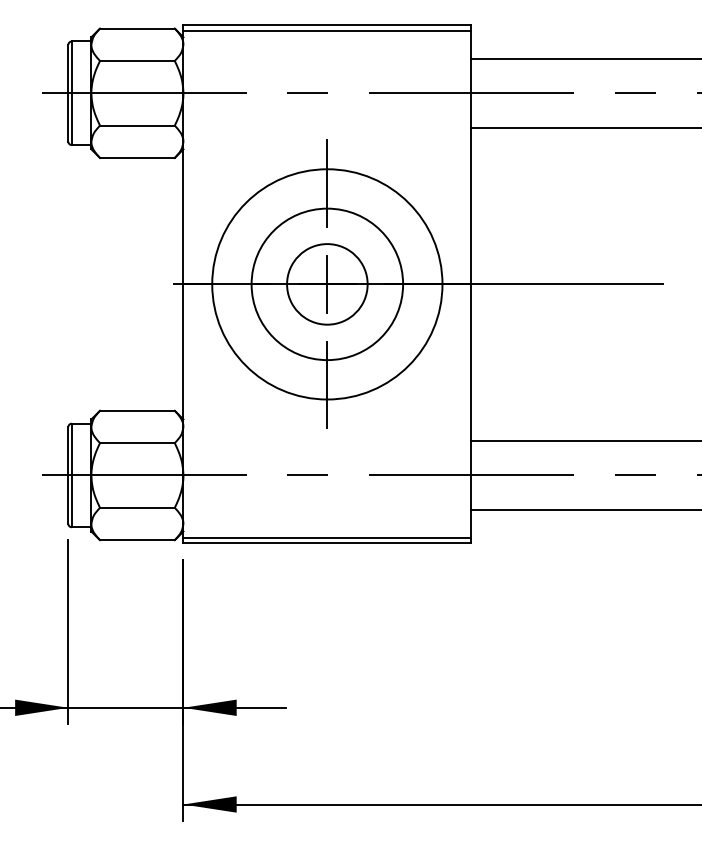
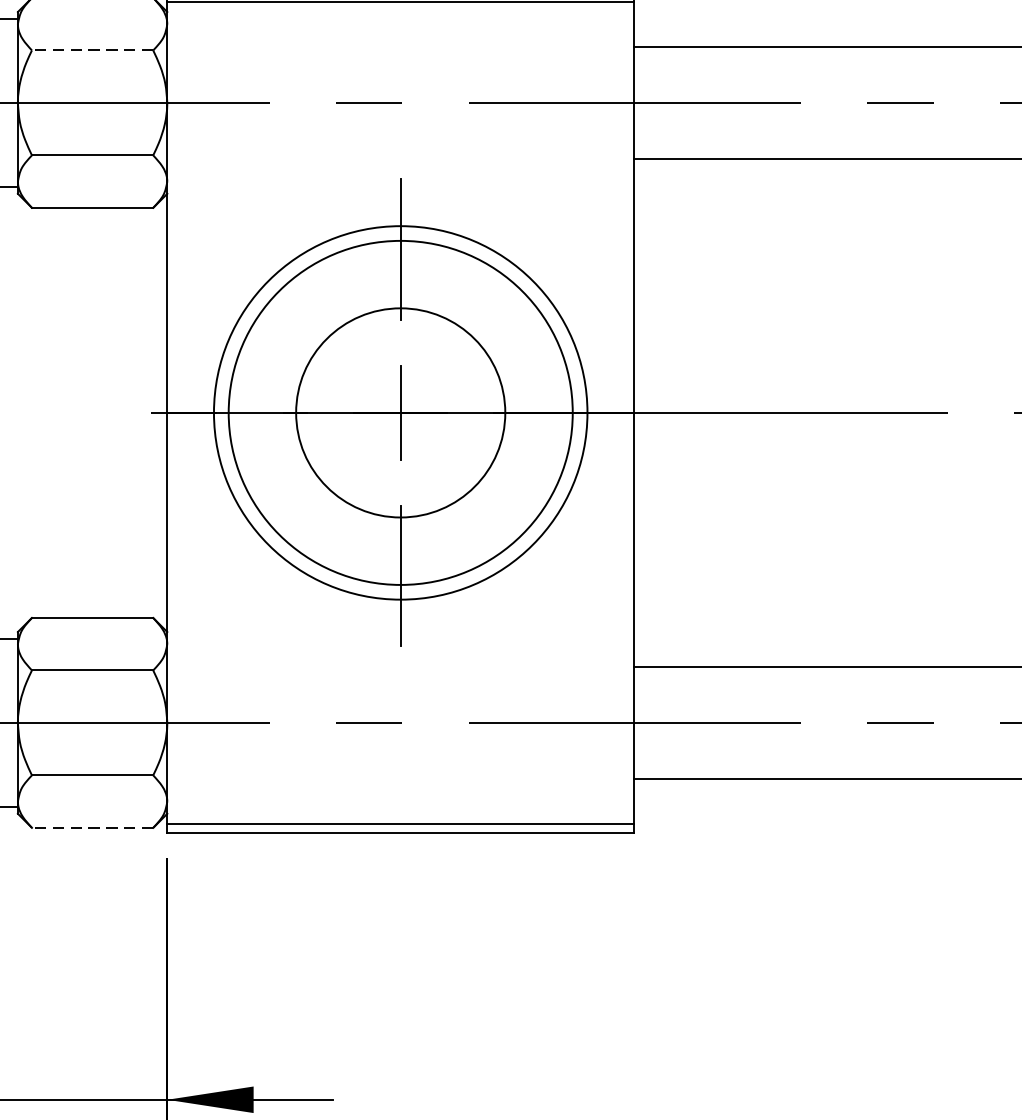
line: (136, 60) -> (91, 49), solid -> dashed
circle: (327, 284) -> (400, 413), size x1.4
circle: (327, 284) -> (400, 413), size x1.6
line: (136, 540) -> (91, 828), solid -> dashed

